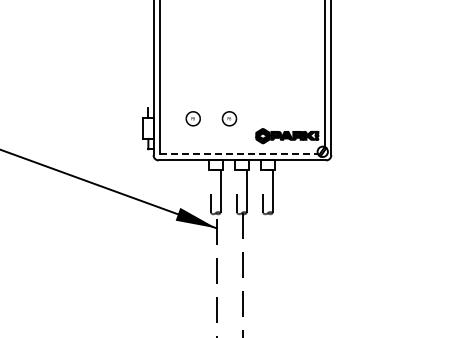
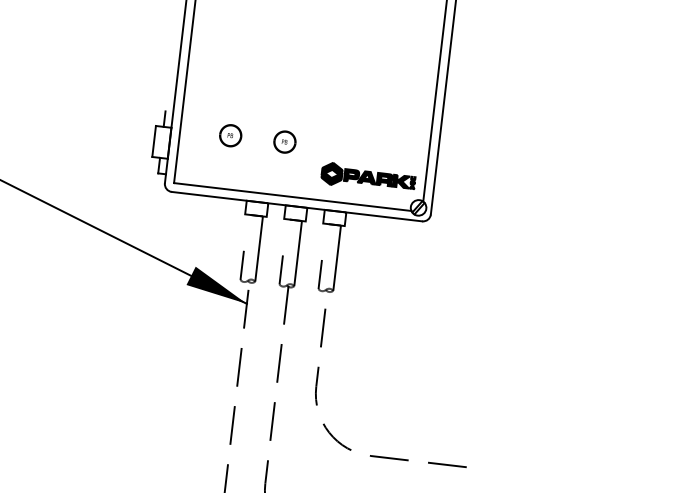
line: (239, 154) -> (293, 197), dashed -> solid
curve: (321, 318) -> (387, 456), added

